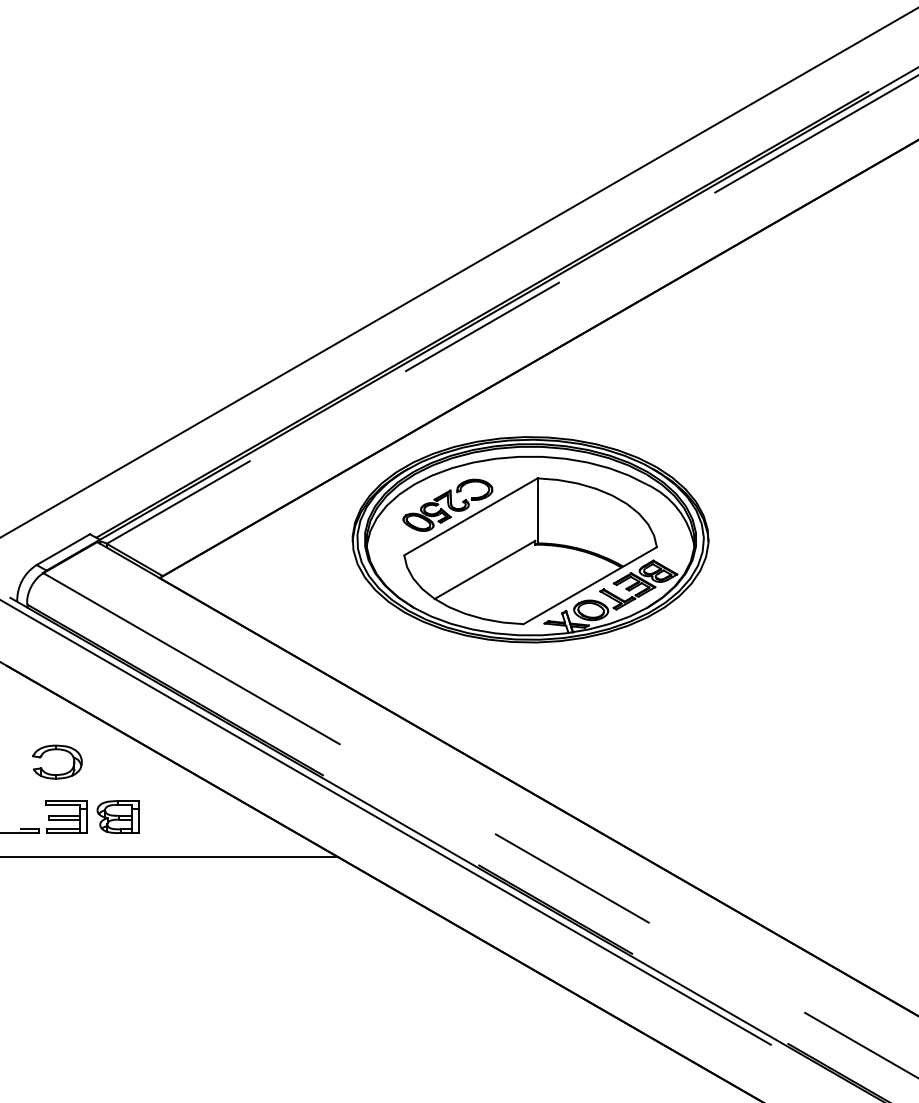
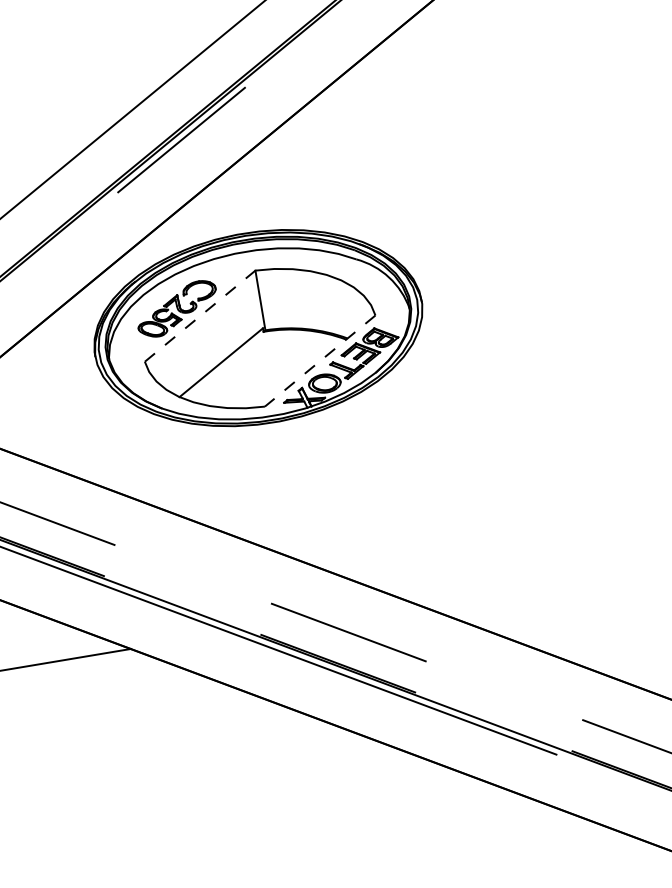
line: (470, 516) -> (199, 315), solid -> dashed
line: (590, 585) -> (320, 360), solid -> dashed

